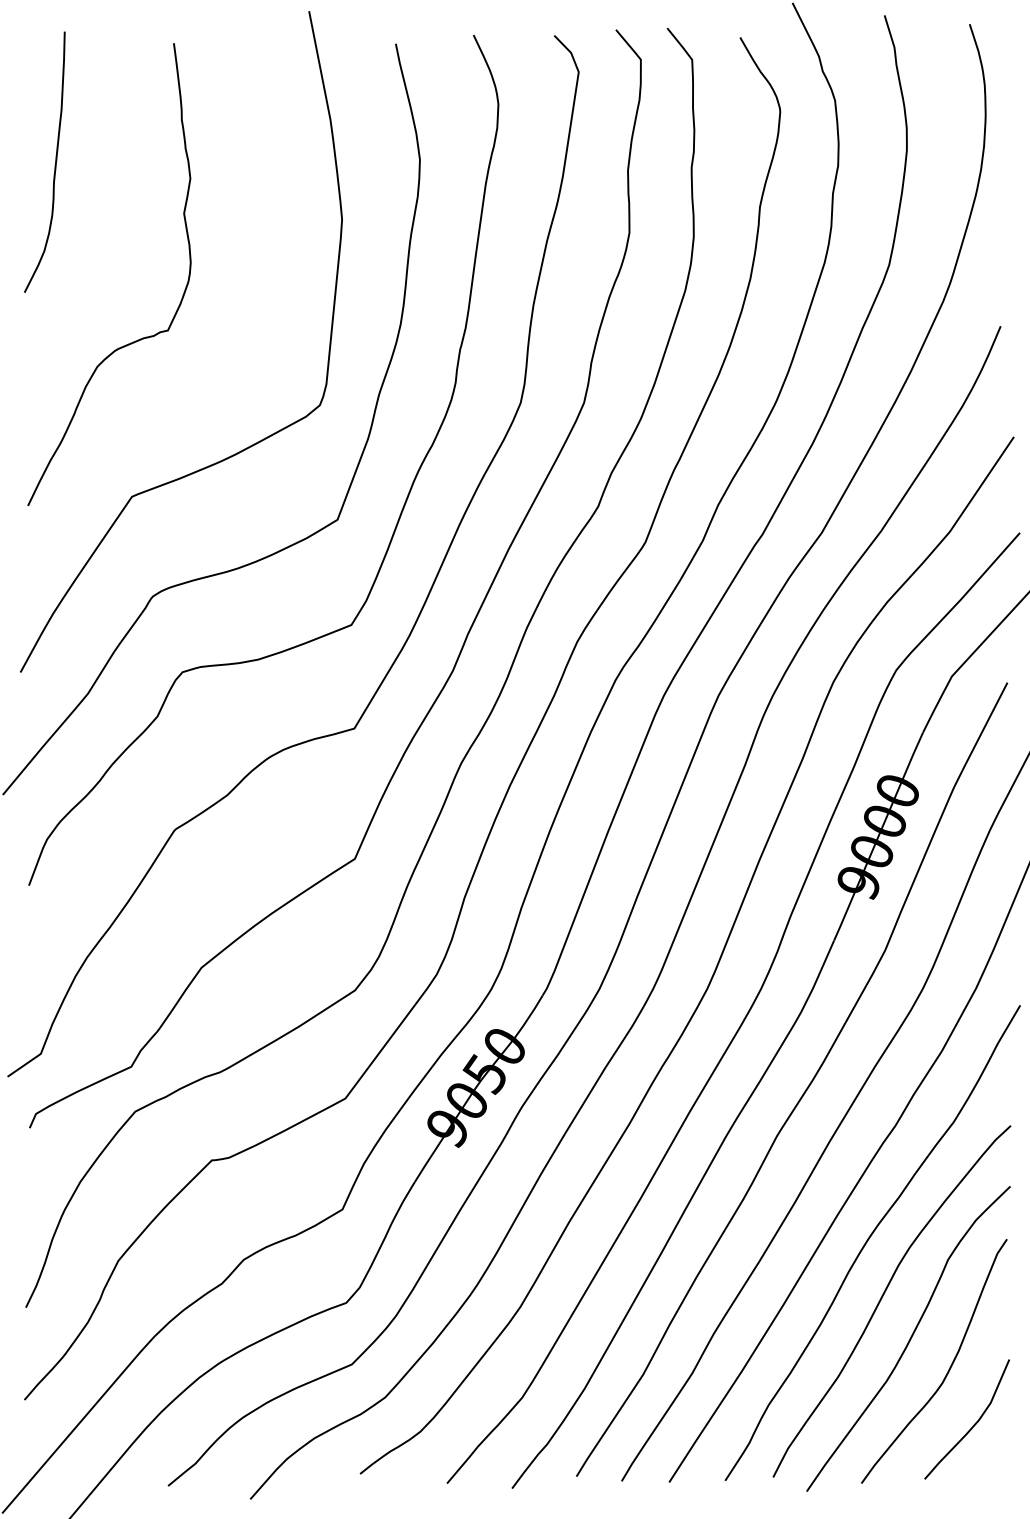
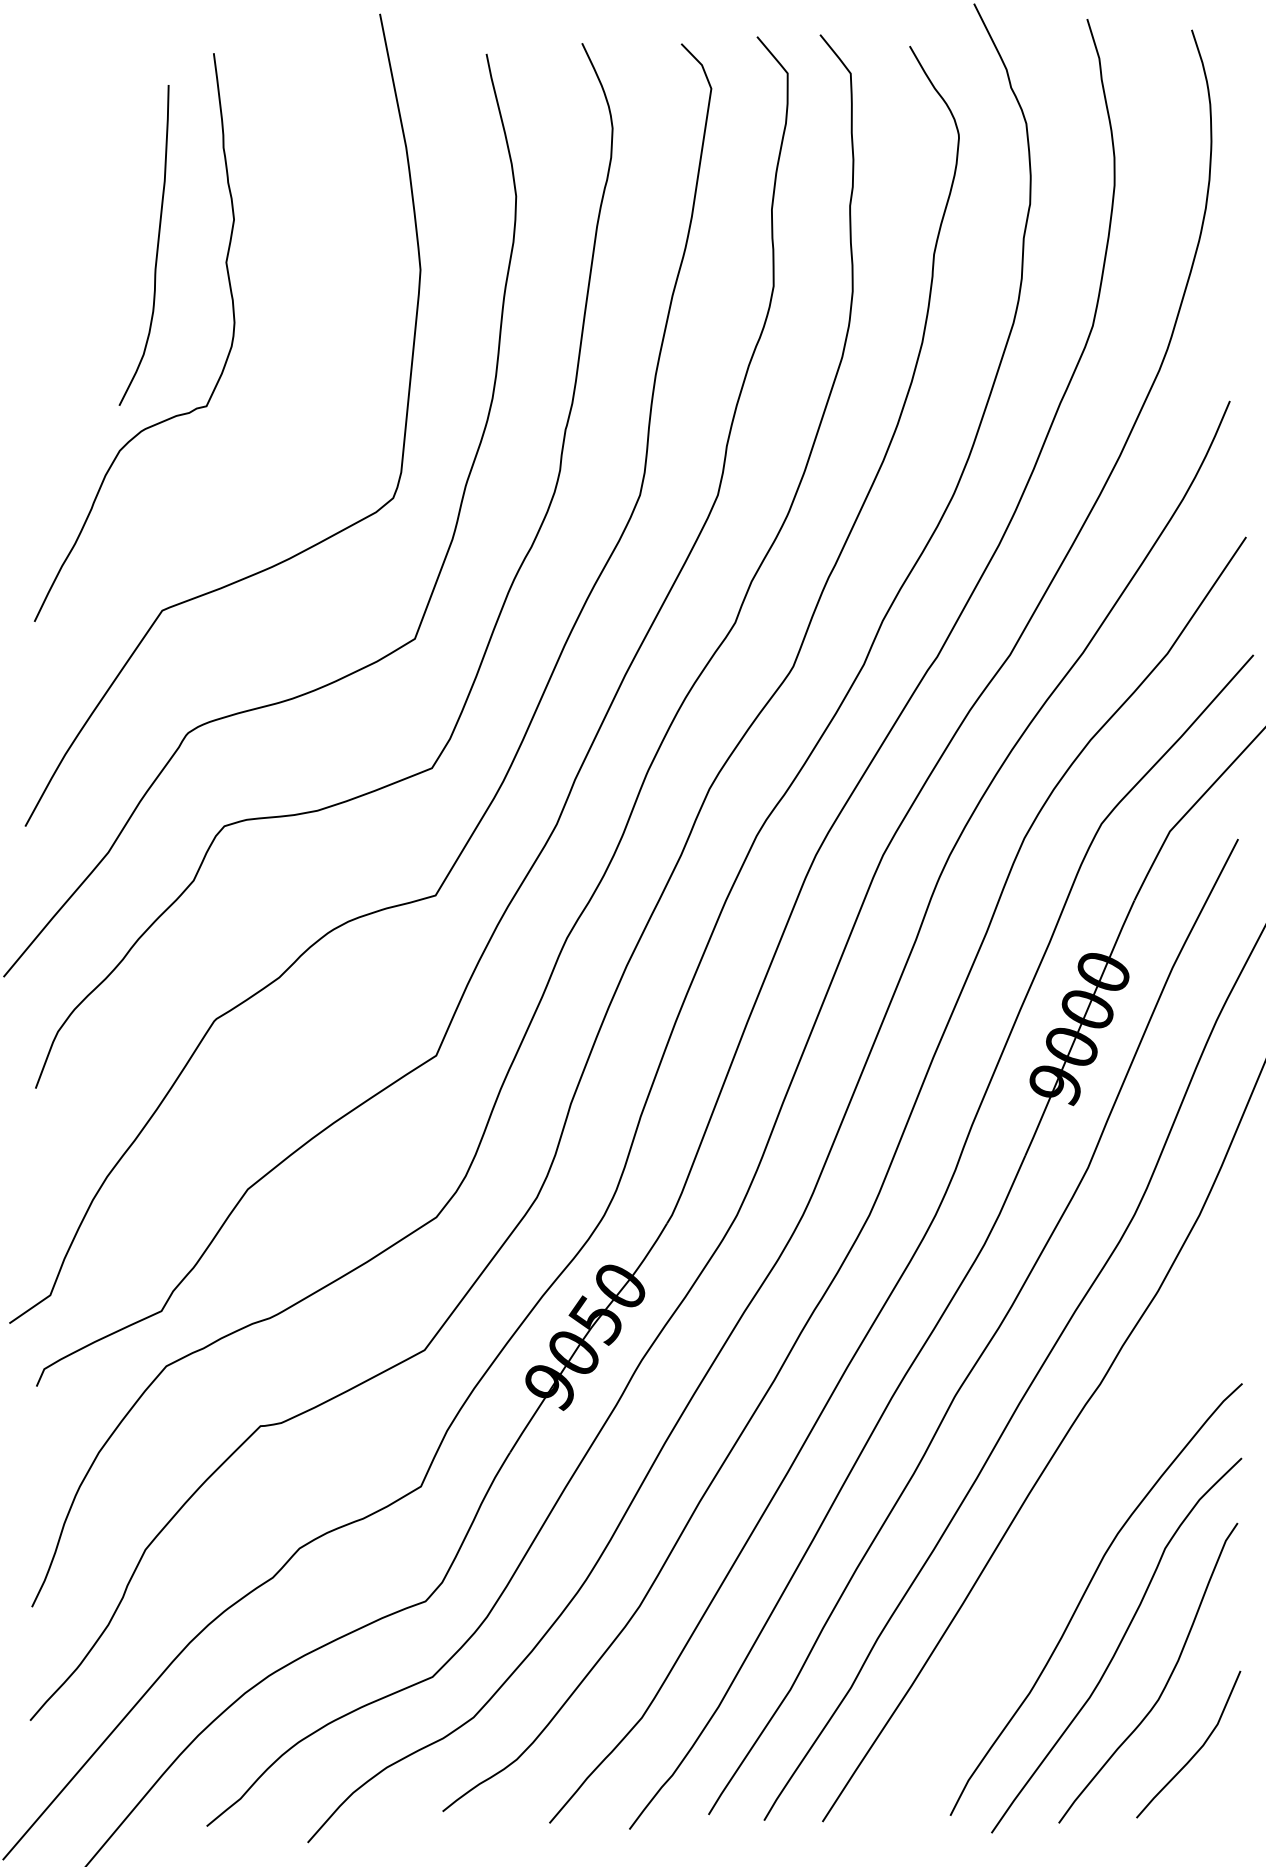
curve: (54, 163) -> (156, 247), moved
curve: (869, 1239) -> (1068, 1523), removed

